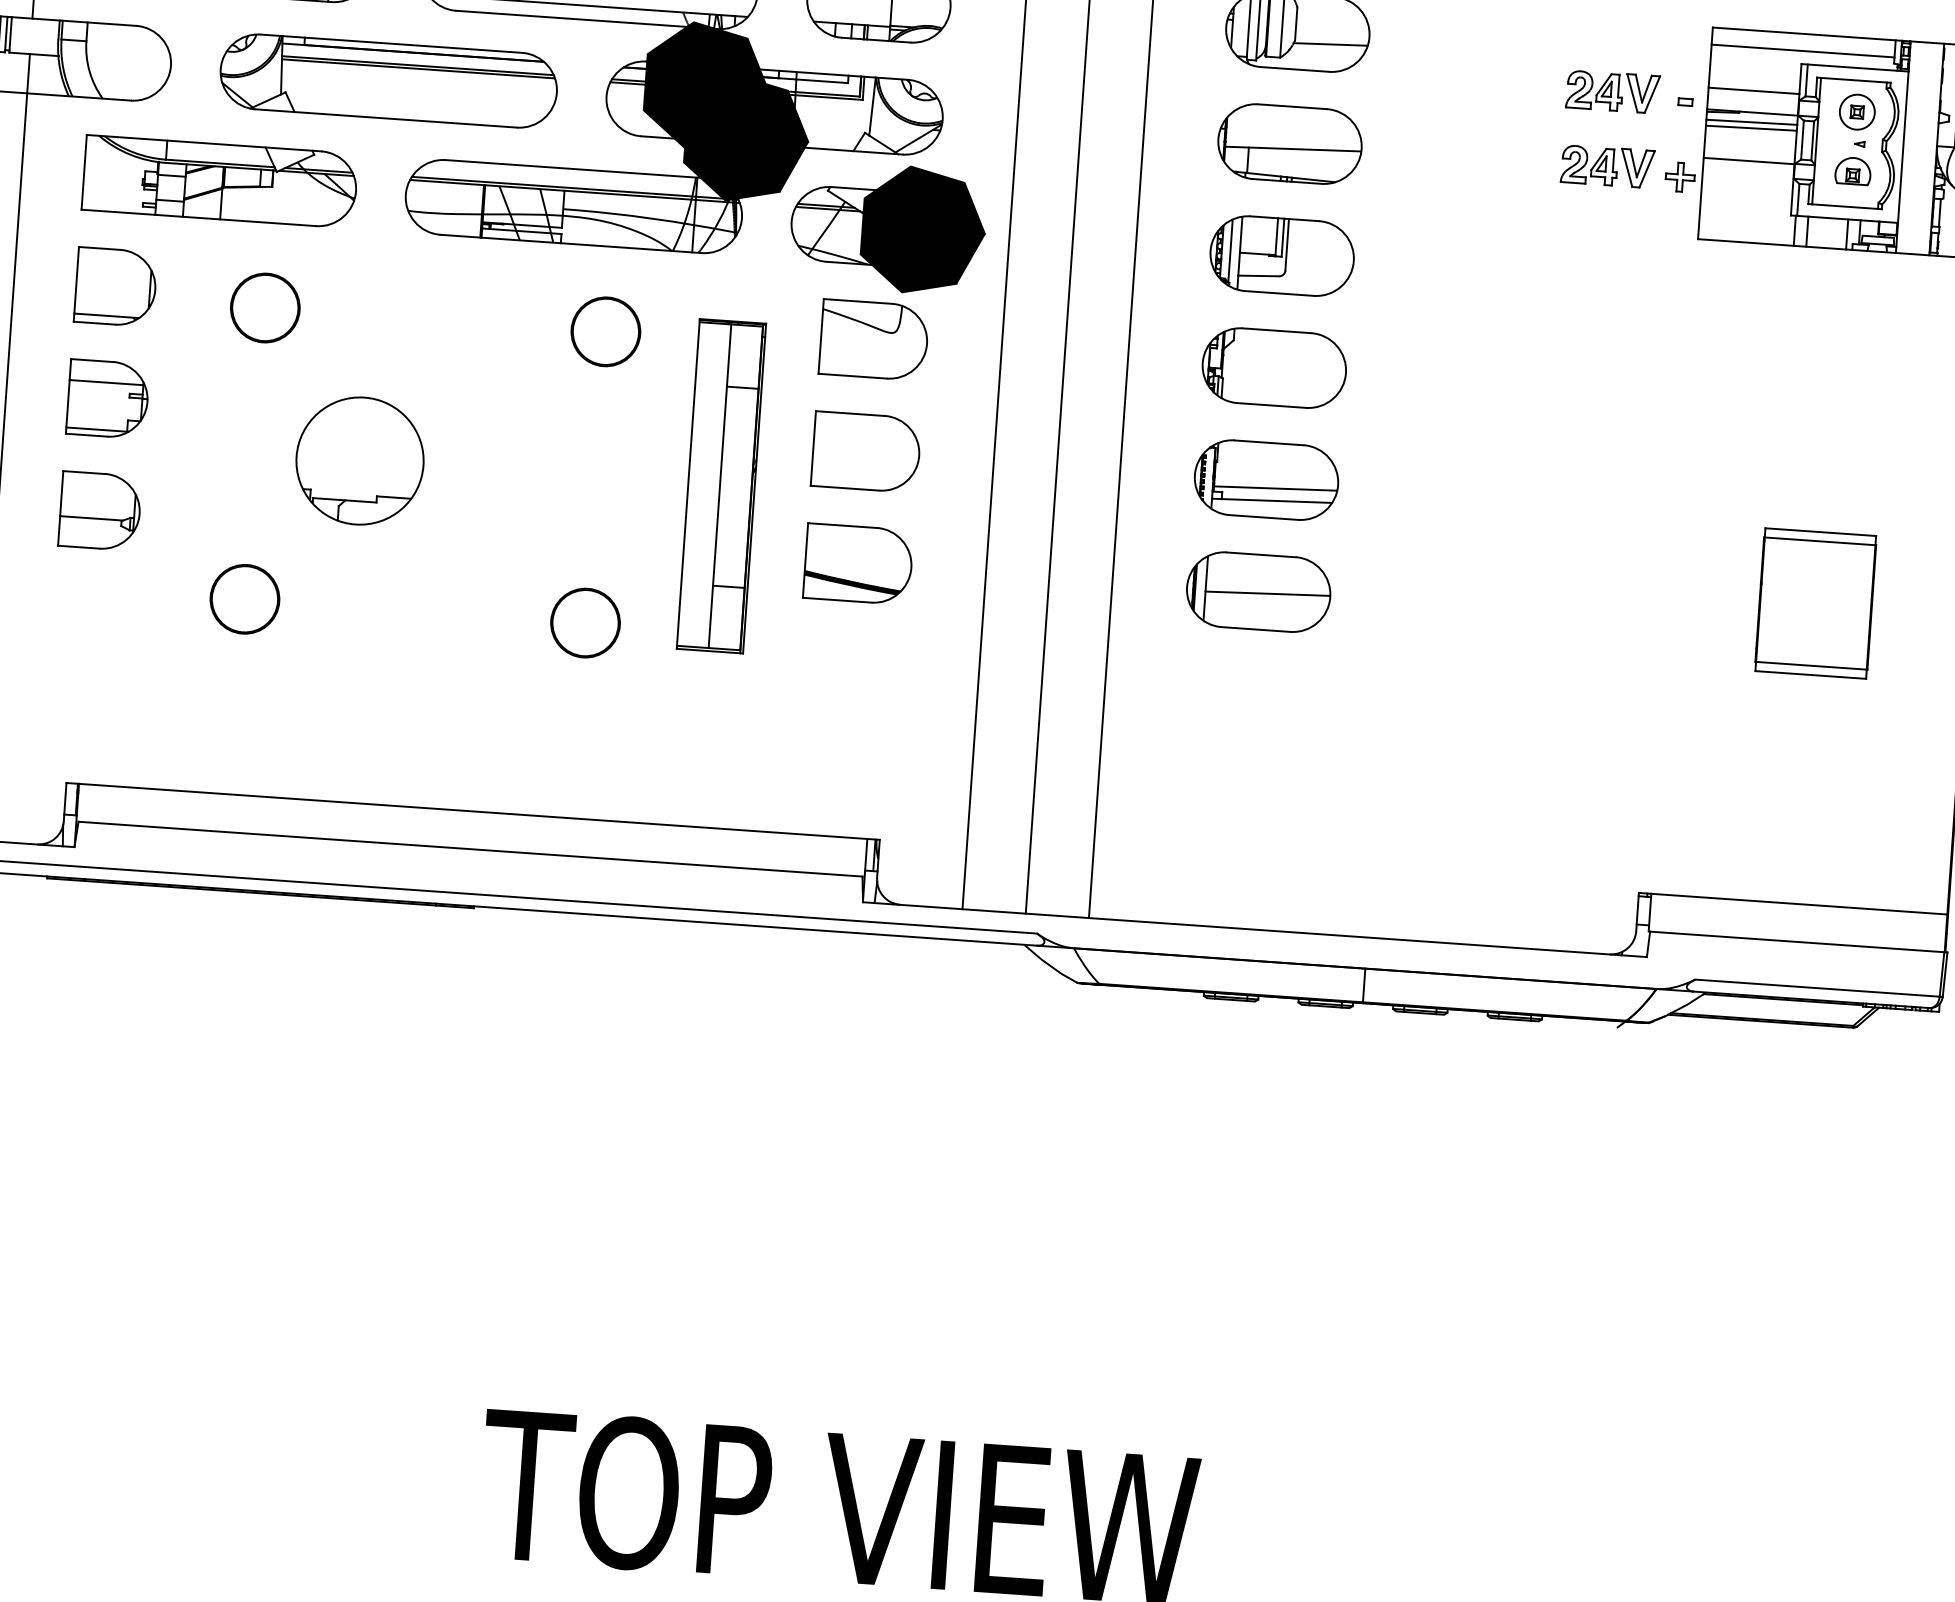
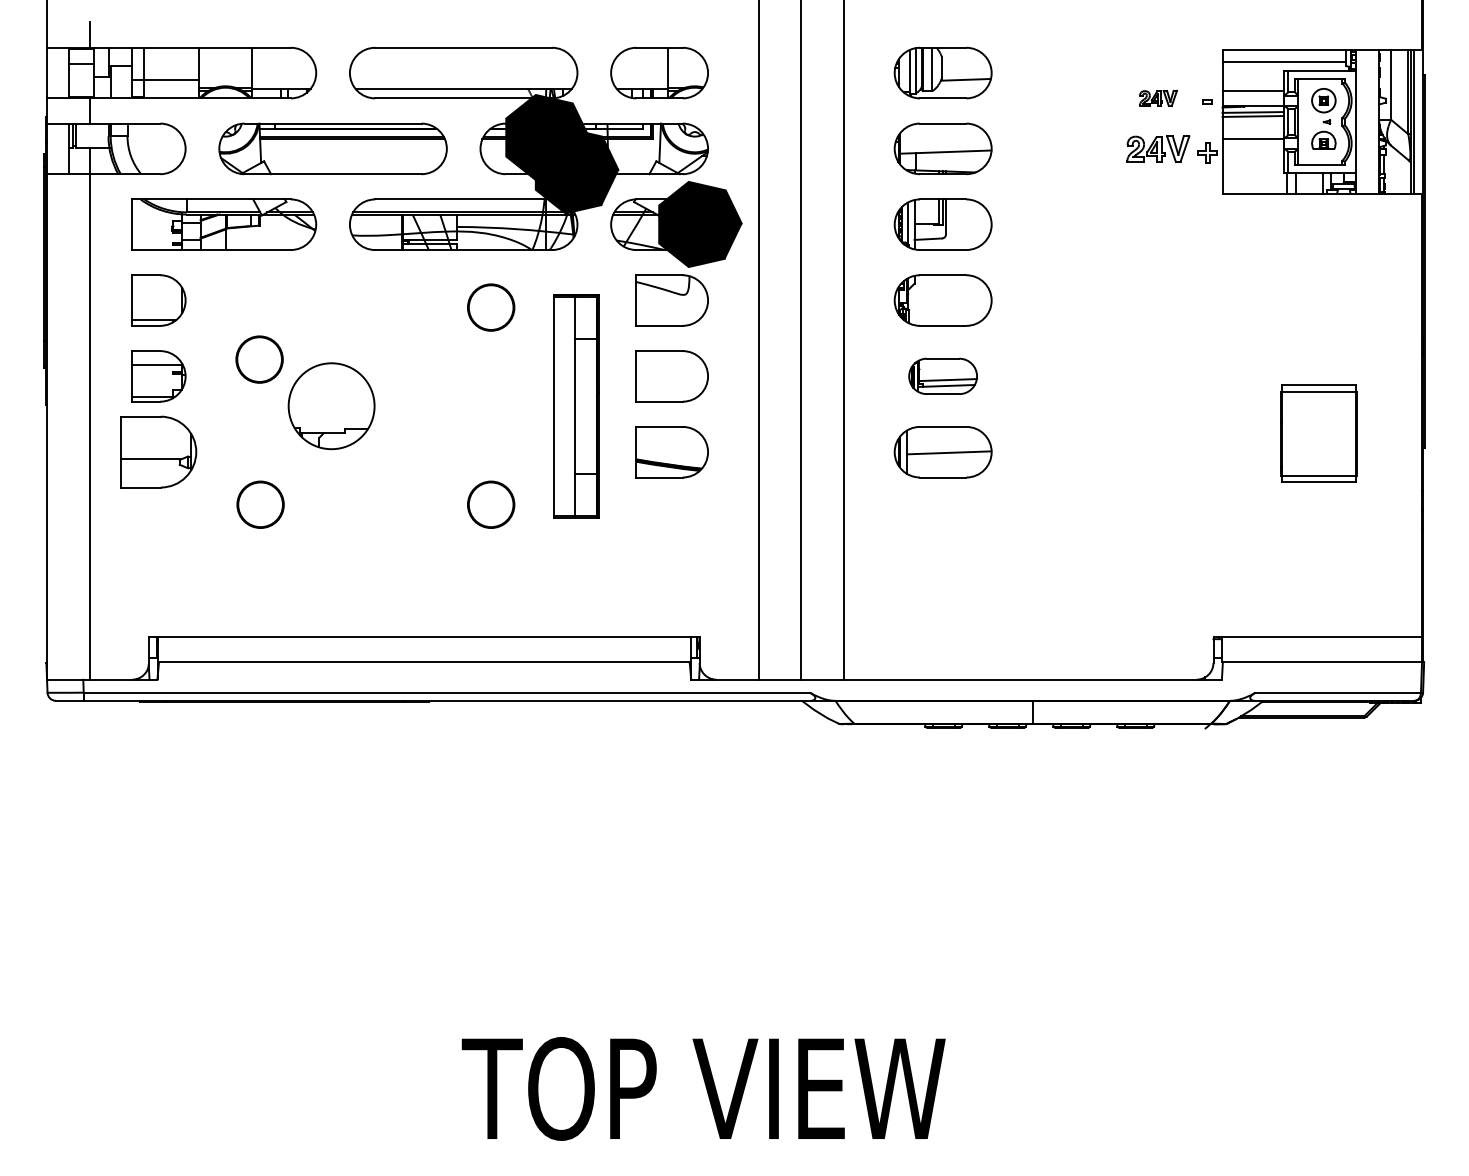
part: (1613, 91) -> (1158, 98), size x0.6
circle: (265, 307) -> (259, 359), moved
part: (1265, 480) -> (942, 376), size x0.7
part: (99, 511) -> (158, 452), size x1.4

